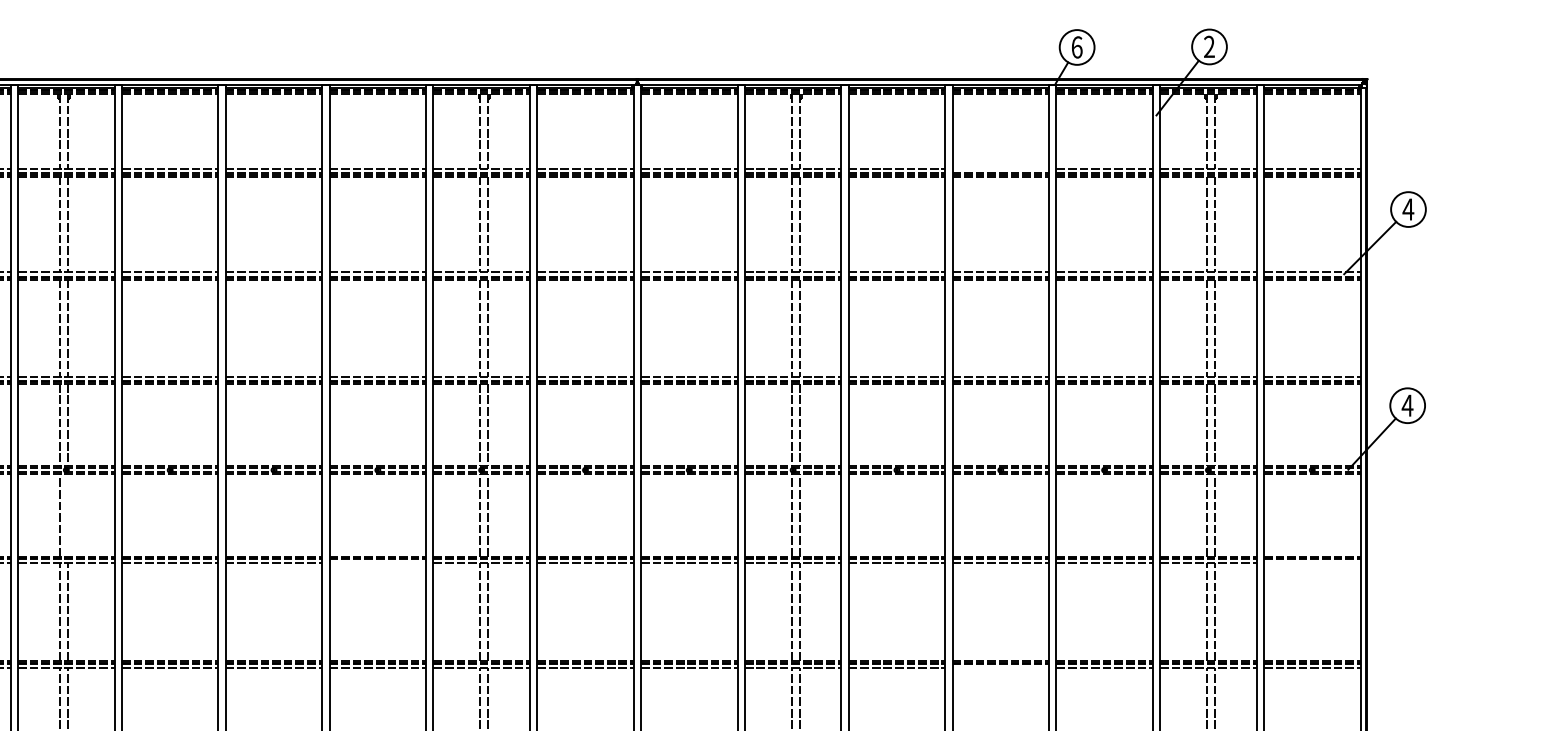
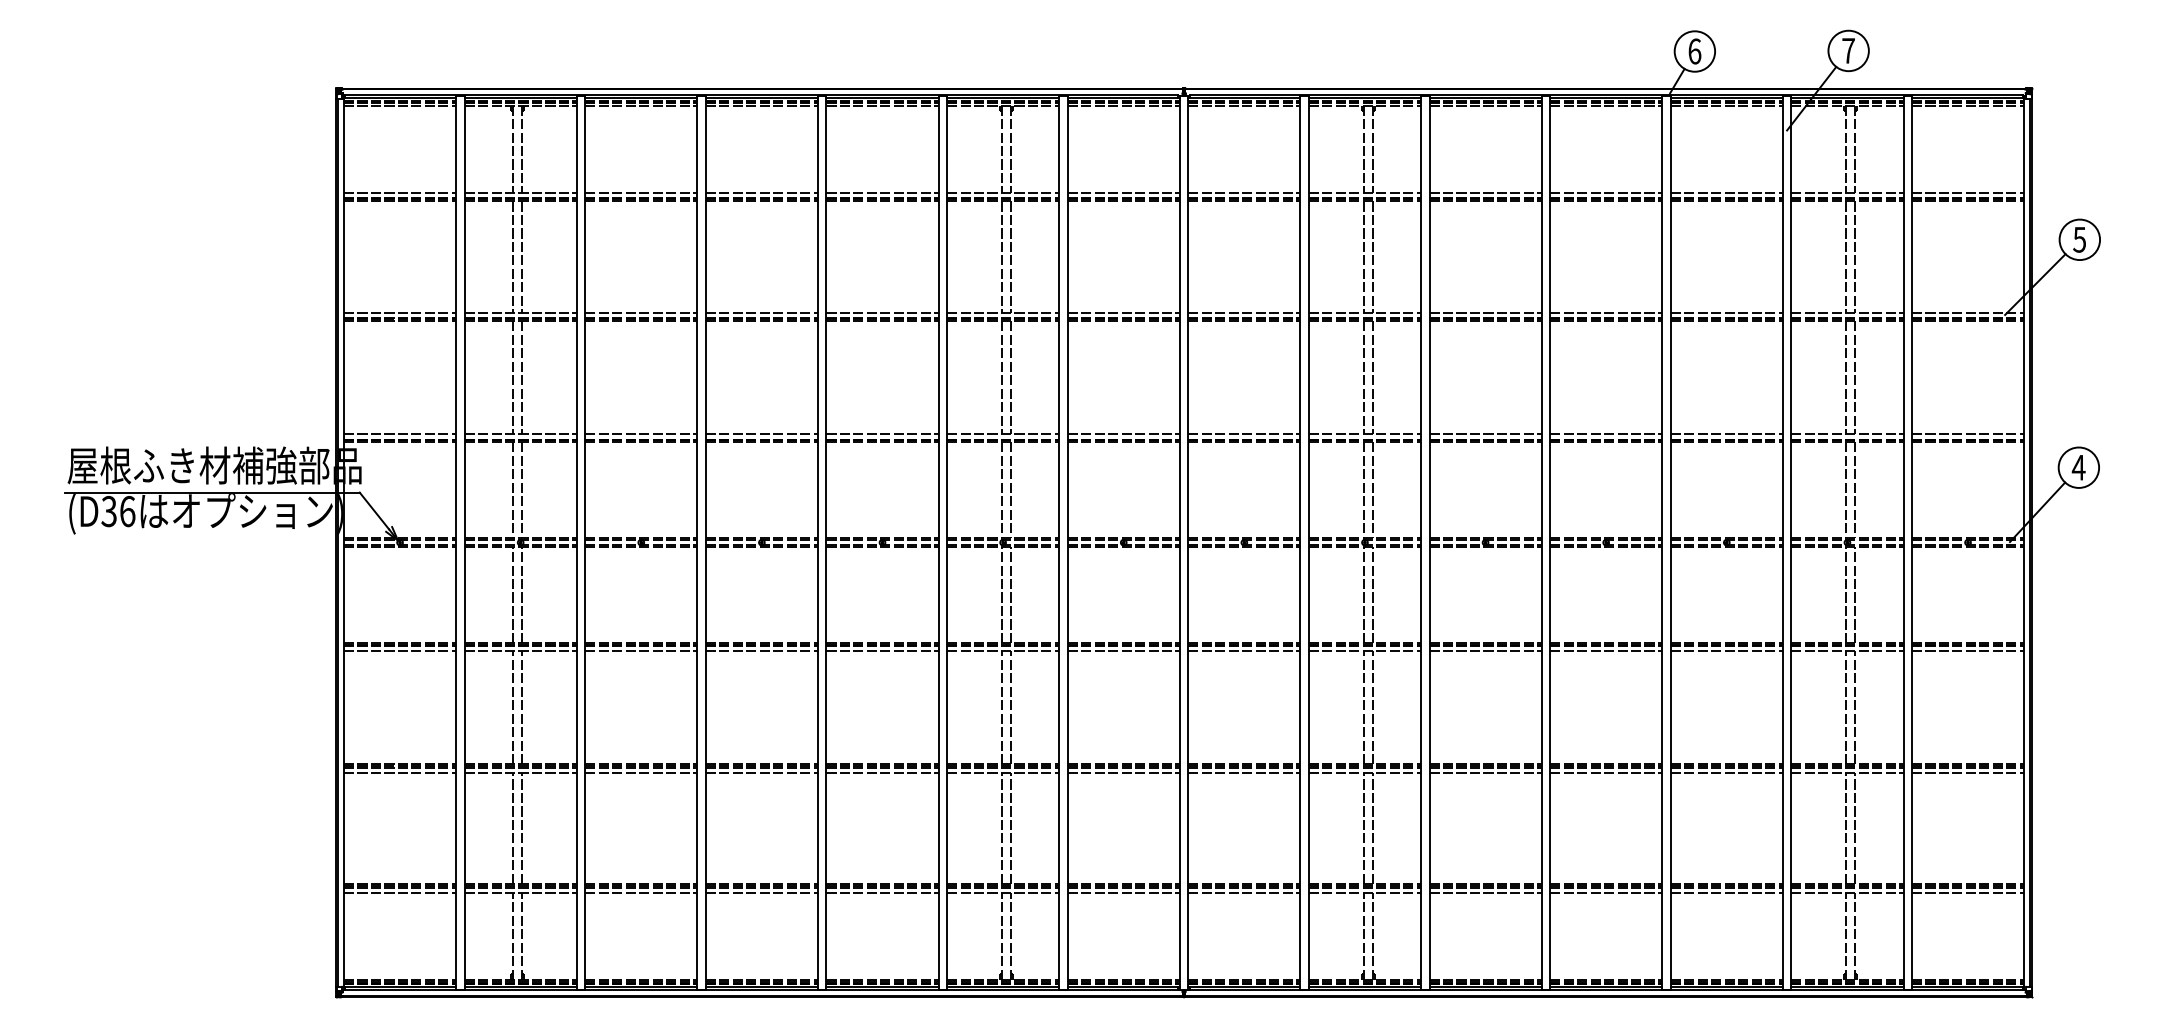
text: (1209, 46) -> (1848, 50), 2 -> 7
line: (1001, 168) -> (1606, 192), added
text: (1408, 209) -> (2079, 239), 4 -> 5
line: (67, 515) -> (522, 595), added
line: (377, 563) -> (882, 650), added
line: (1311, 563) -> (1967, 650), added
line: (1001, 668) -> (1606, 772), added

